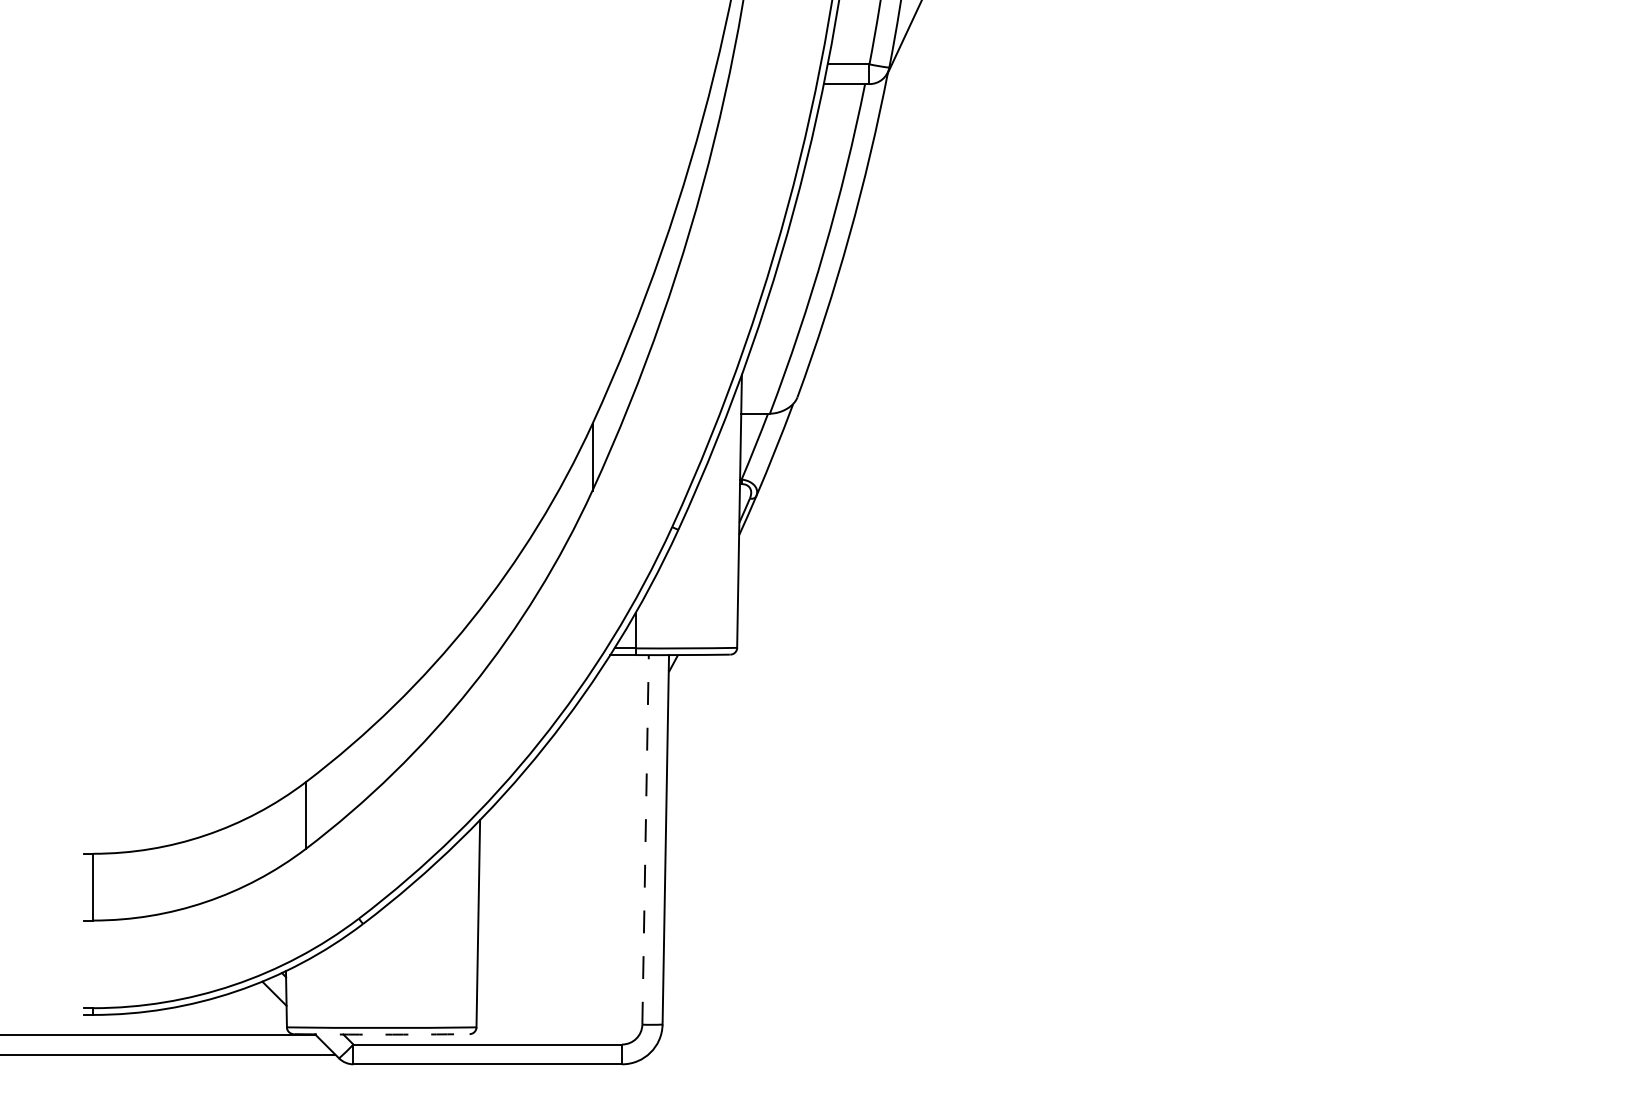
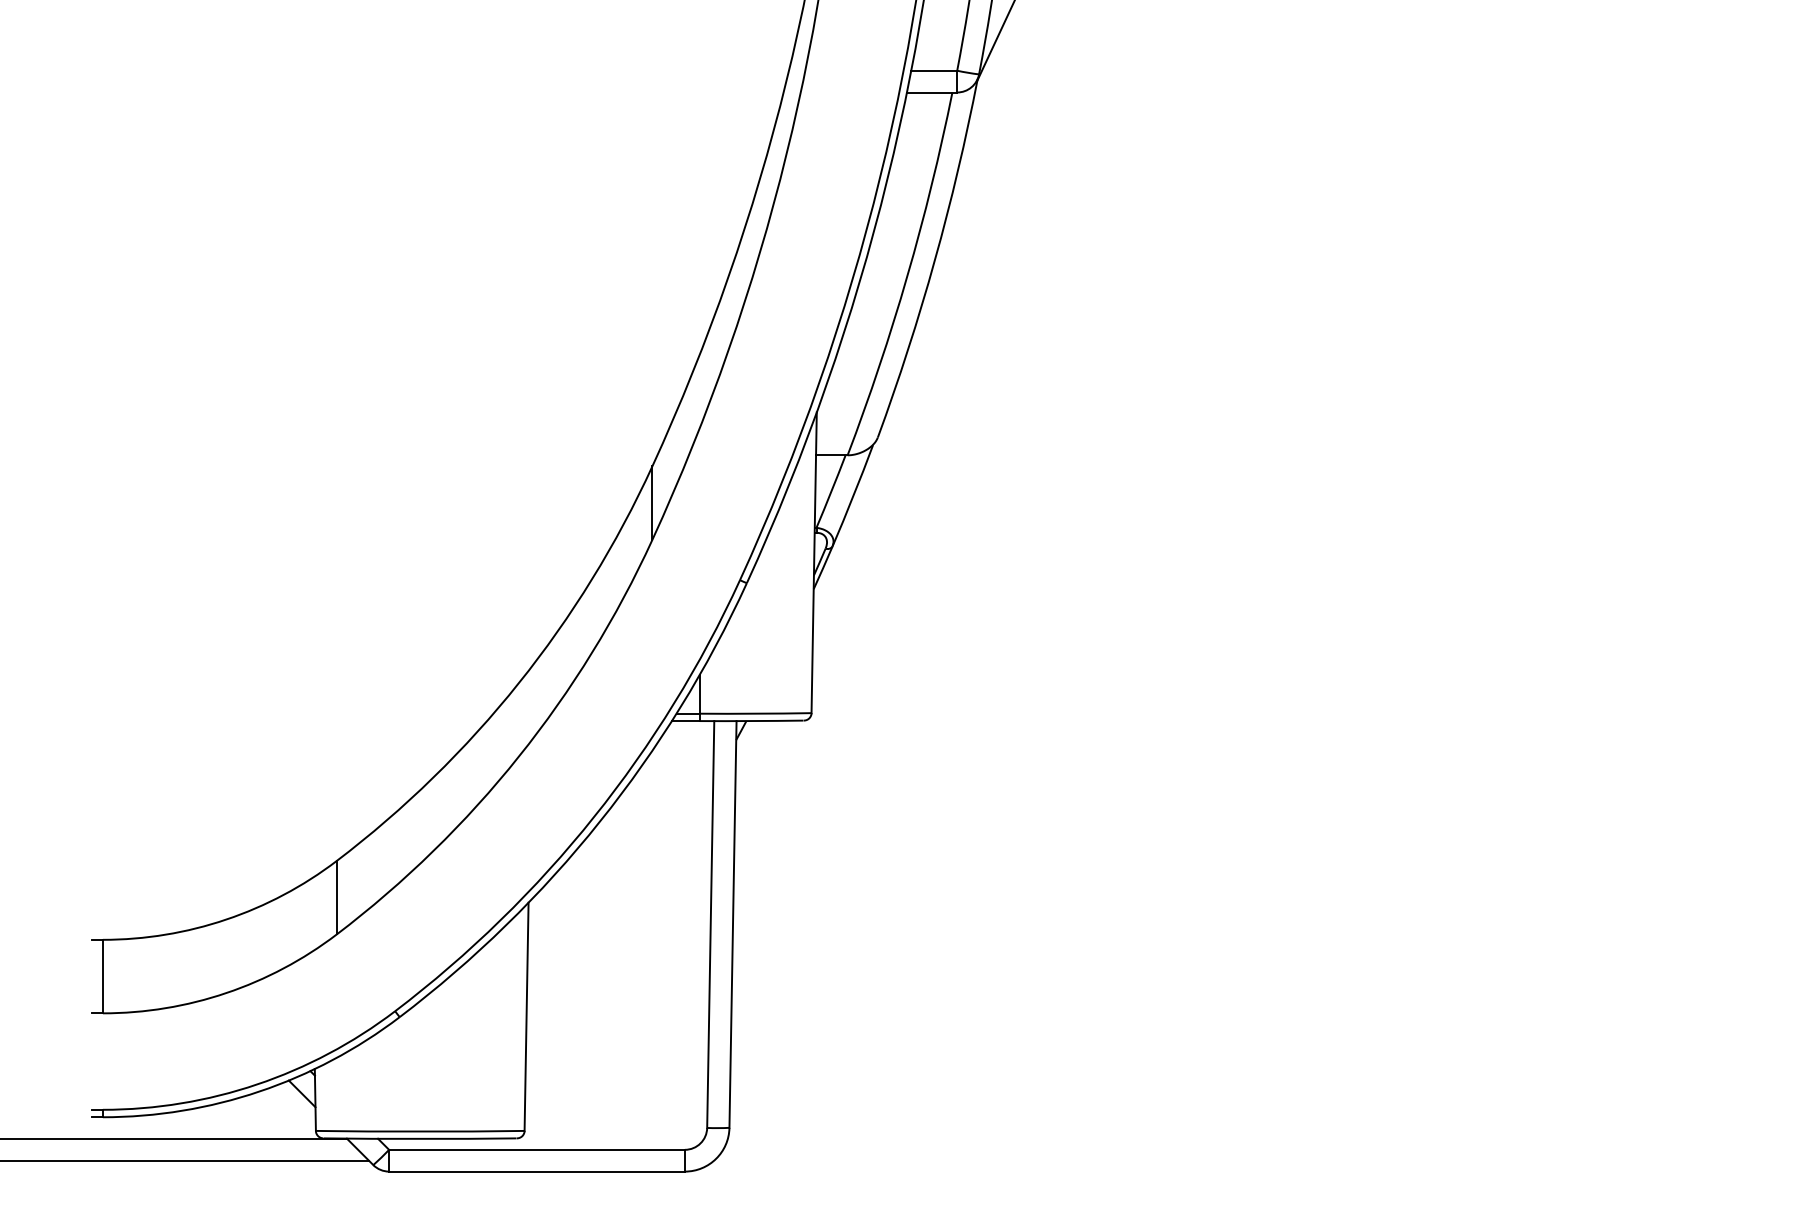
line: (645, 839) -> (710, 924), dashed -> solid
arc: (381, 1034) -> (420, 1138), dashed -> solid

